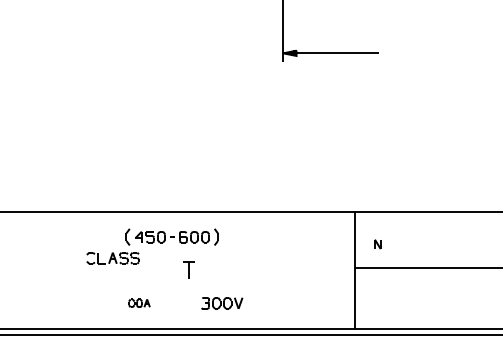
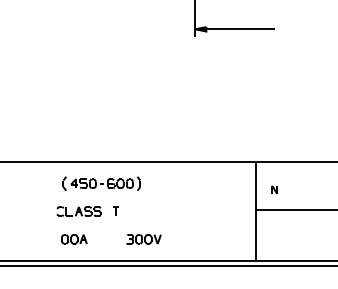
part: (112, 258) -> (78, 211), moved
part: (188, 269) -> (115, 210), size x0.62
part: (139, 303) -> (74, 239), size x1.43

